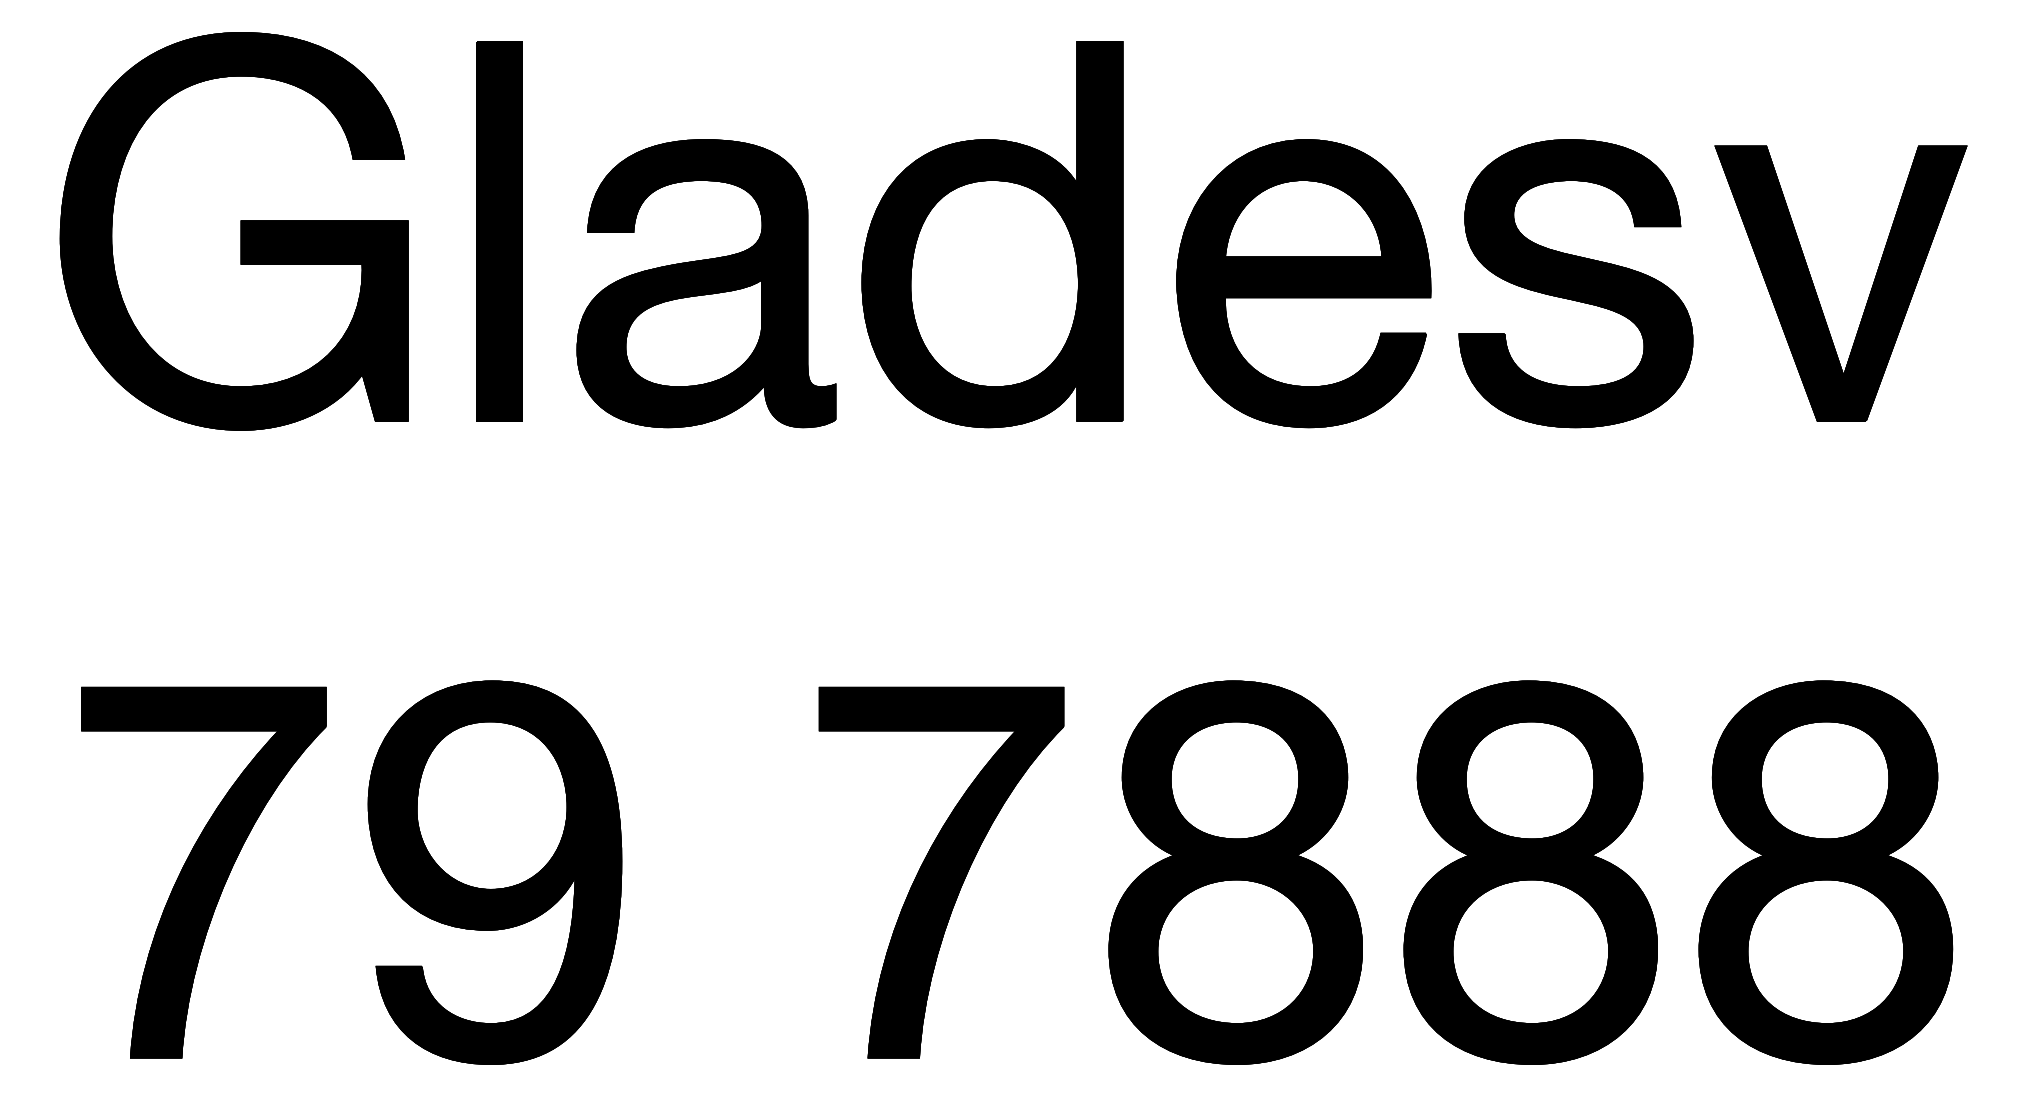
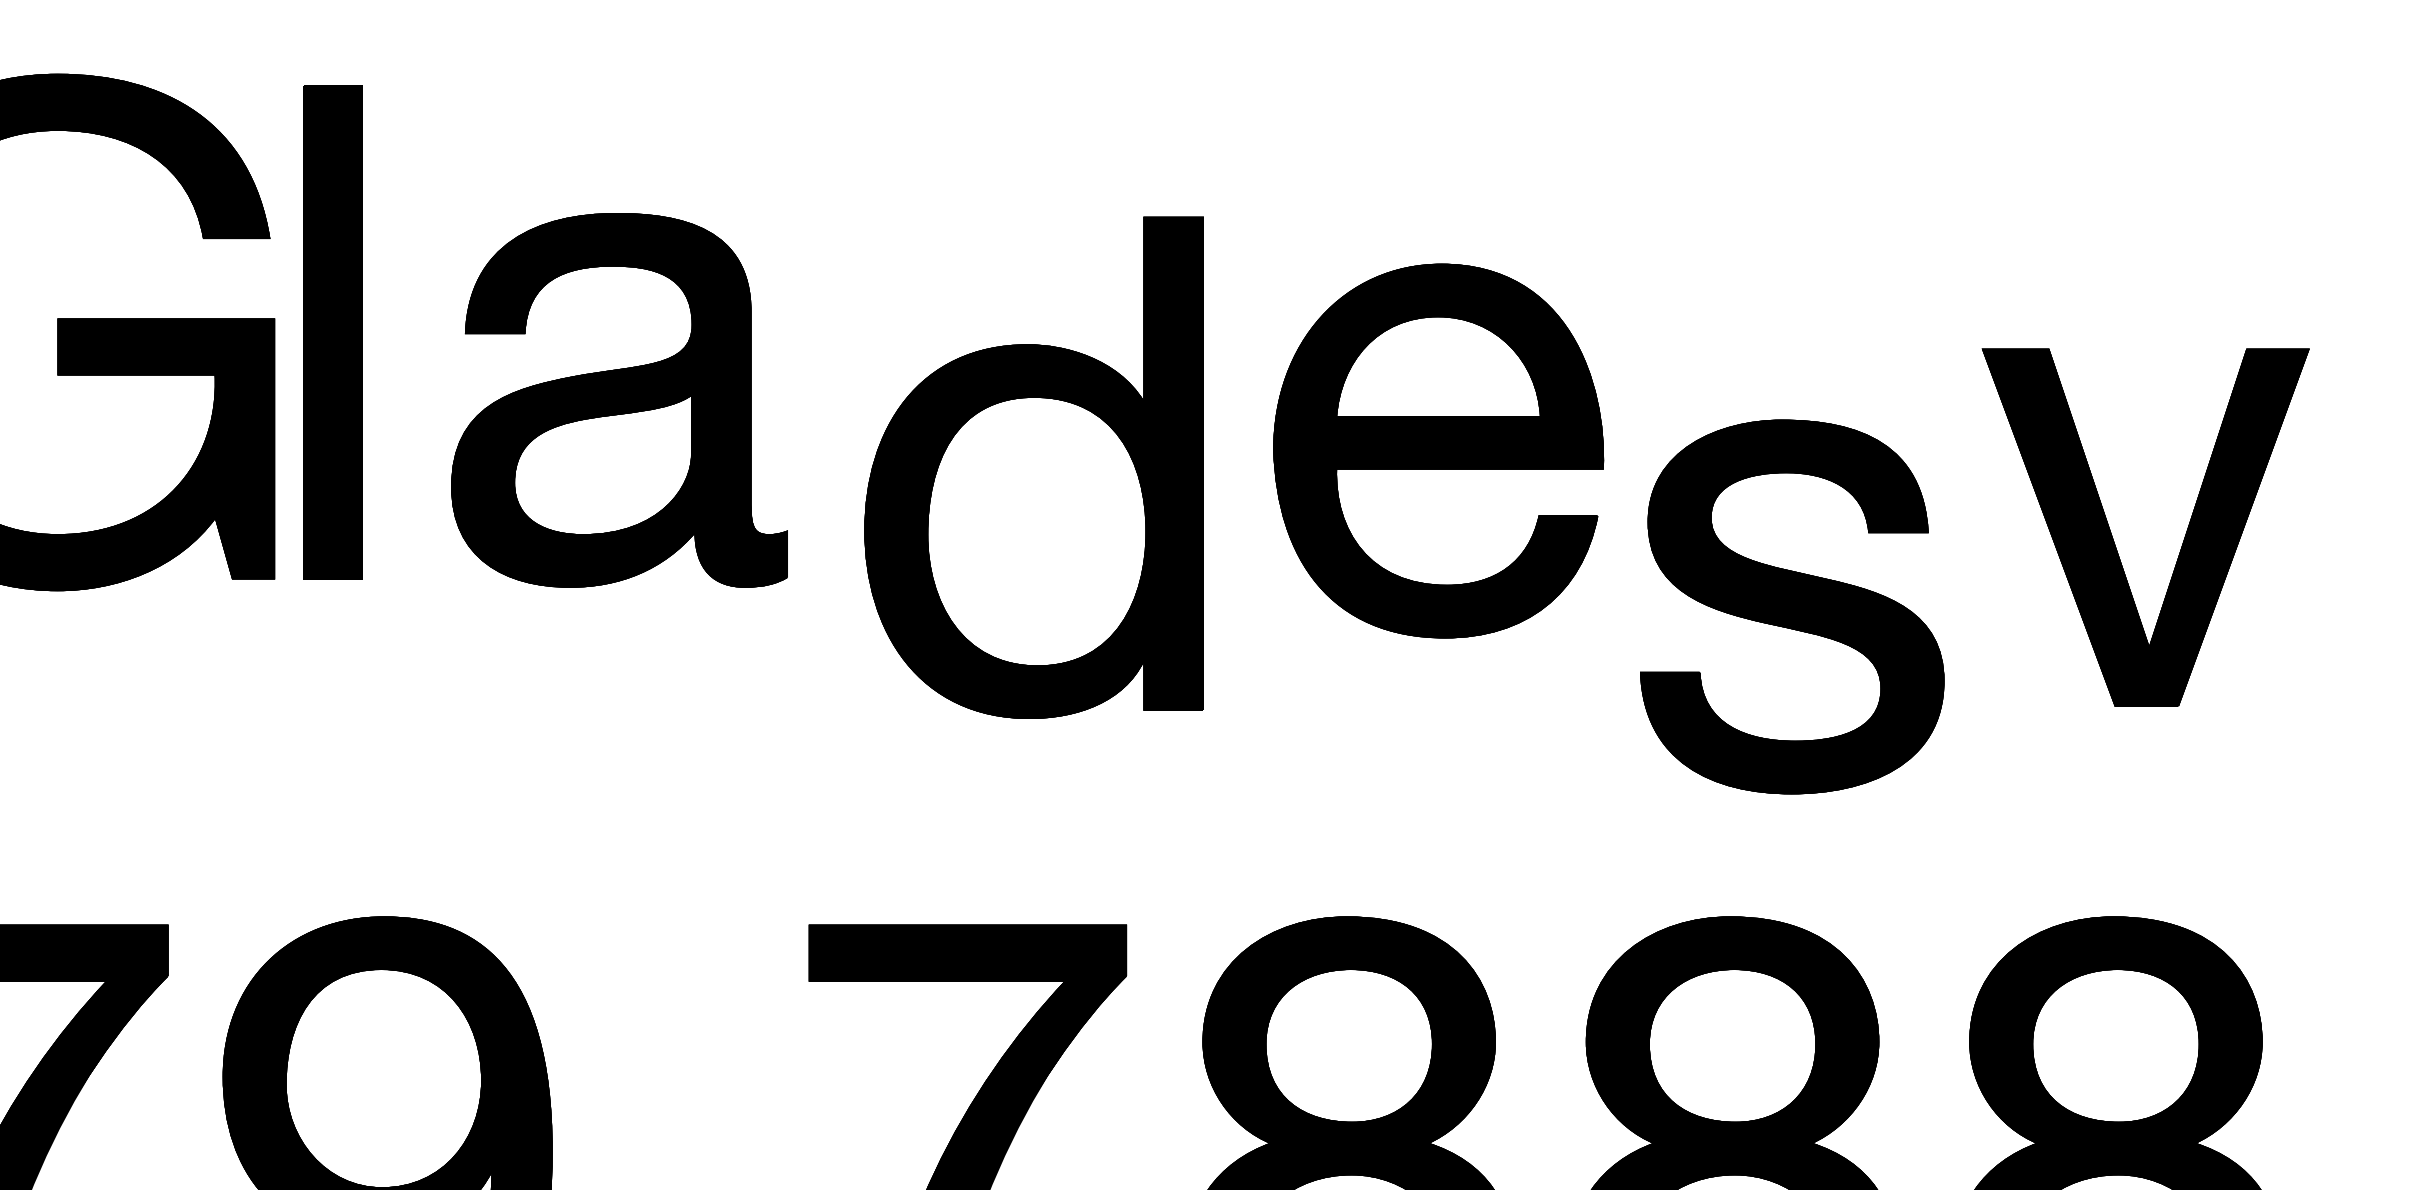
part: (499, 231) -> (332, 332), moved
part: (992, 234) -> (1034, 467), moved
part: (706, 283) -> (619, 400), moved
part: (1303, 283) -> (1438, 450), moved
part: (1575, 283) -> (1791, 606), moved
part: (1816, 291) -> (2113, 537), moved

